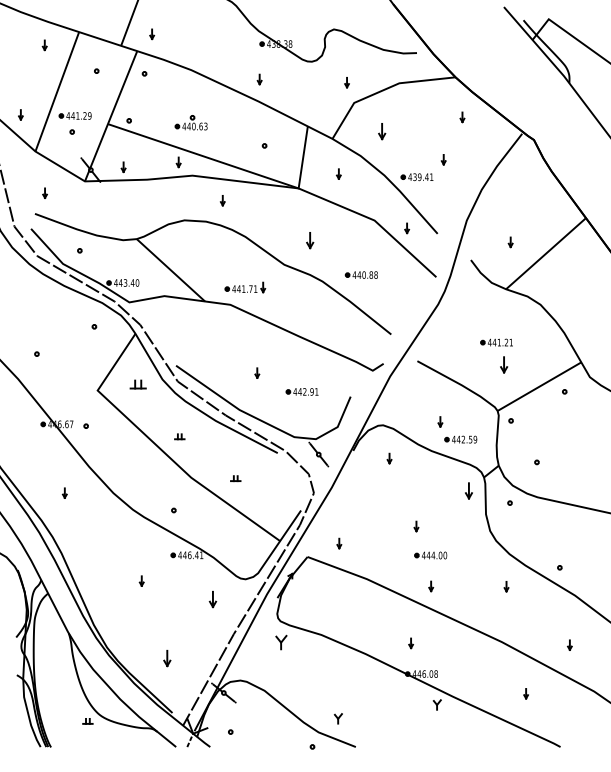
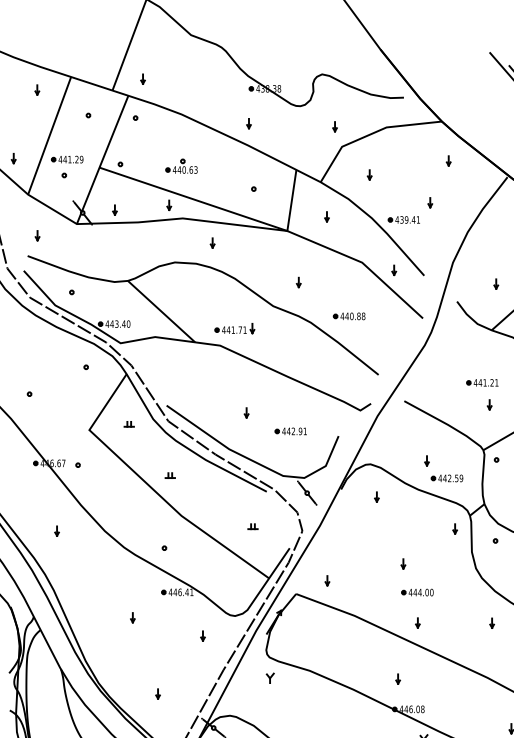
part: (382, 131) -> (369, 174), size x0.62
part: (310, 240) -> (299, 282), size x0.62
part: (503, 364) -> (489, 404), size x0.62
part: (137, 384) -> (128, 424), size x0.62
part: (235, 478) -> (252, 526), moved
part: (468, 490) -> (454, 528), size x0.62
part: (212, 599) -> (202, 635), size x0.62
part: (280, 642) -> (269, 678), size x0.71
part: (167, 658) -> (158, 694), size x0.62

